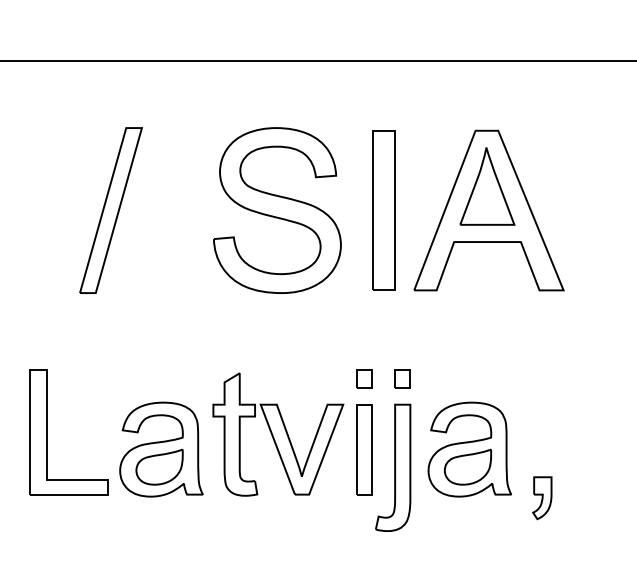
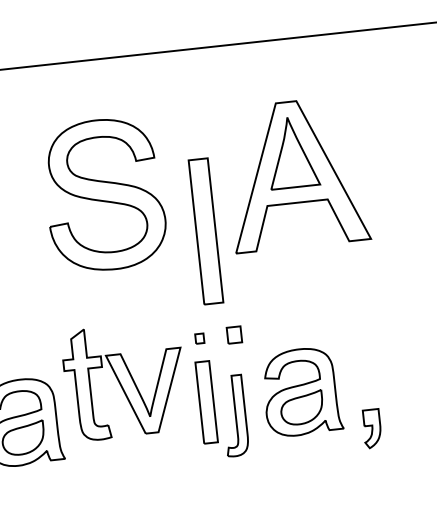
part: (383, 210) -> (205, 231), moved
part: (364, 378) -> (199, 338), size x0.6
part: (278, 434) -> (124, 380), moved
part: (393, 467) -> (234, 415), size x0.7

